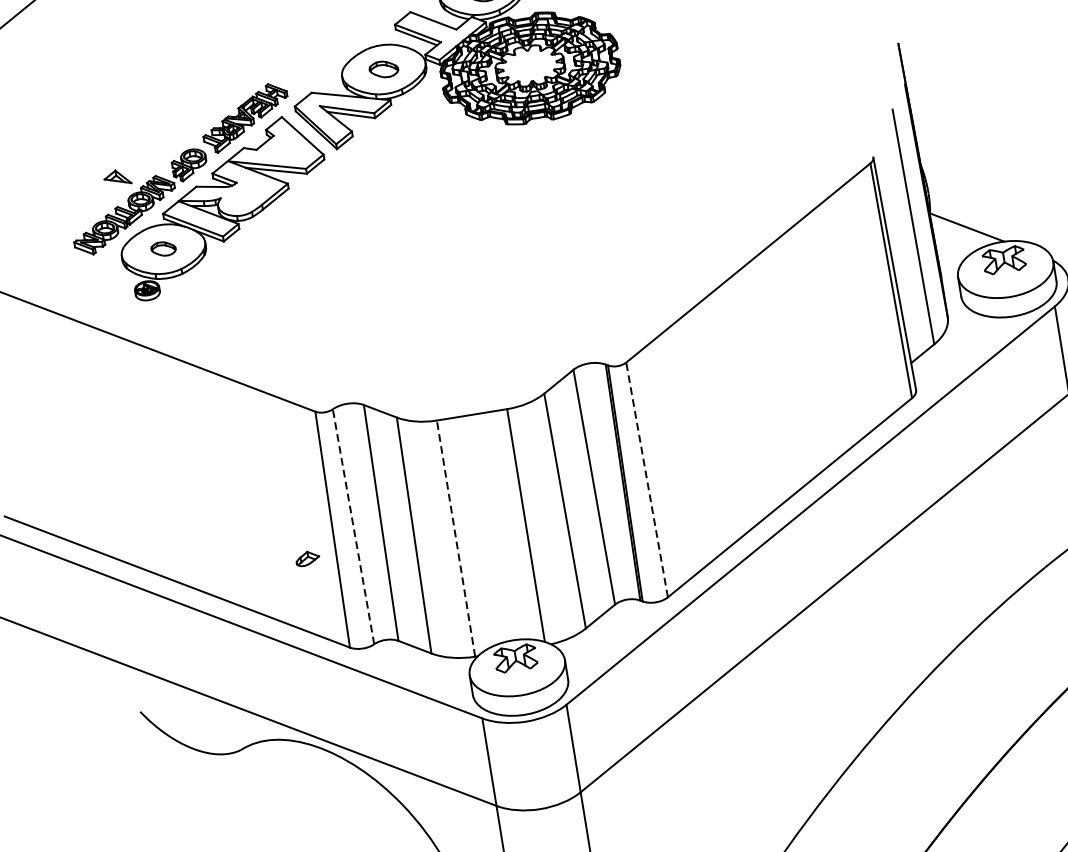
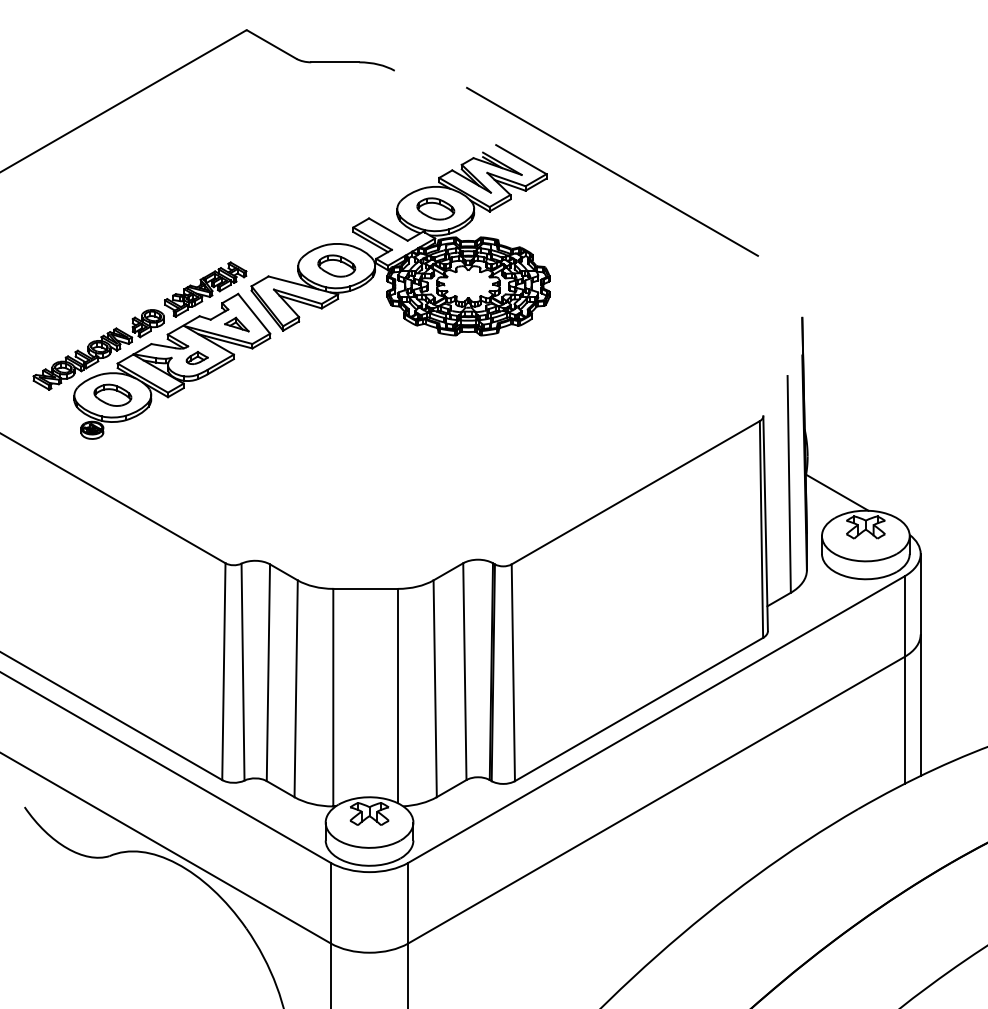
part: (383, 68) -> (336, 265), size x1.43
part: (117, 177) -> (236, 324), moved
part: (163, 248) -> (112, 394), size x1.67
line: (647, 479) -> (513, 672), dashed -> solid
line: (353, 526) -> (243, 671), dashed -> solid
line: (456, 538) -> (333, 697), dashed -> solid
part: (306, 558) -> (196, 357), moved

